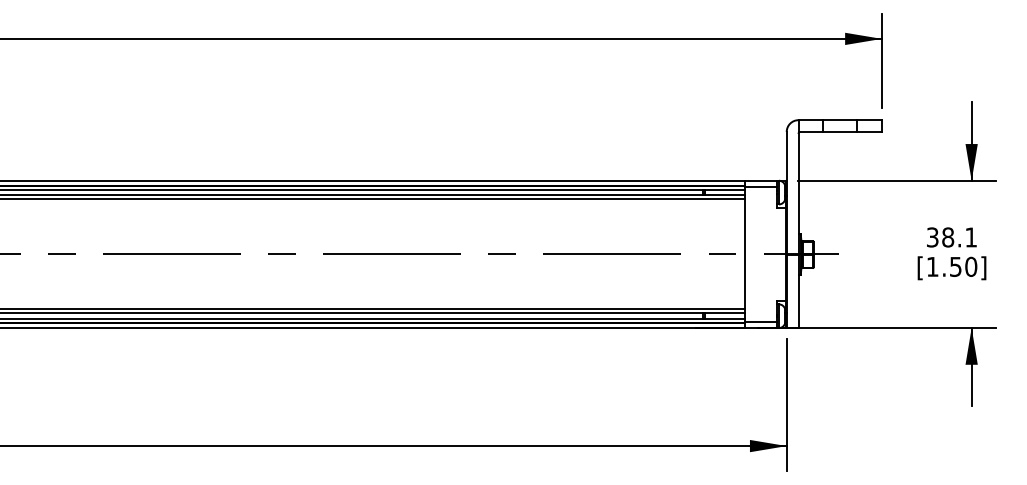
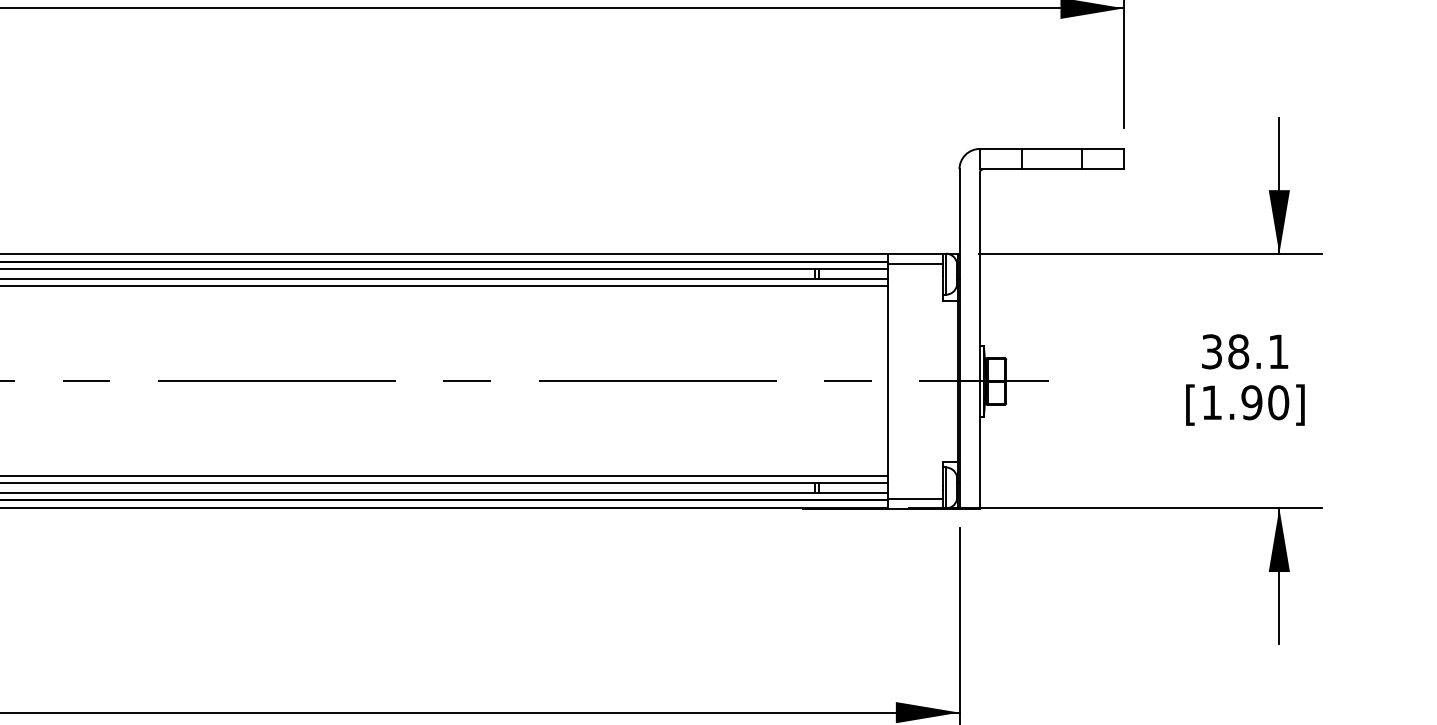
text: (955, 266) -> (1251, 402), [1.50] -> [1.90]

